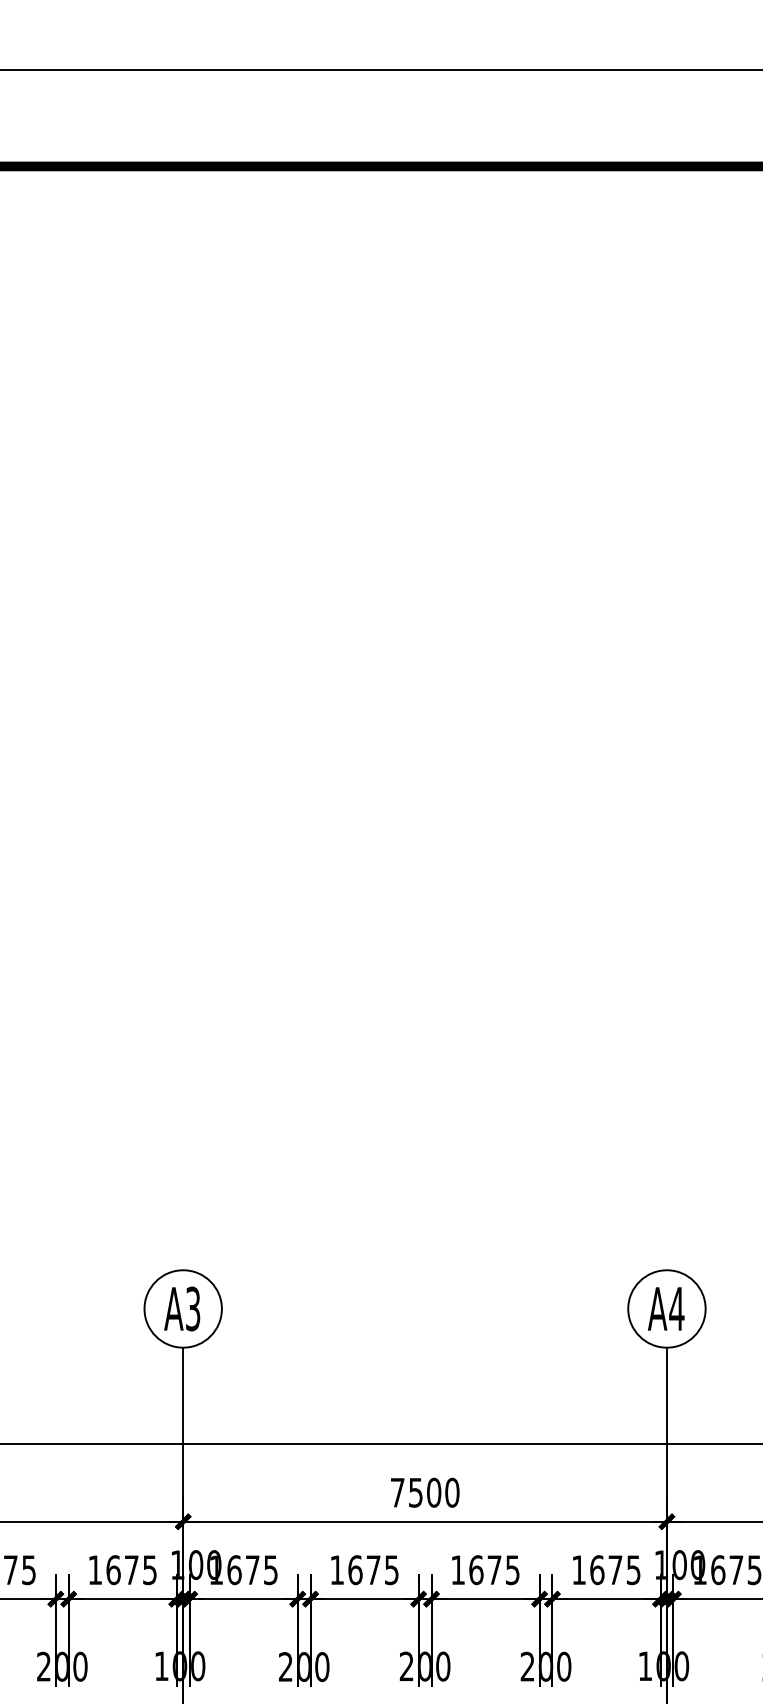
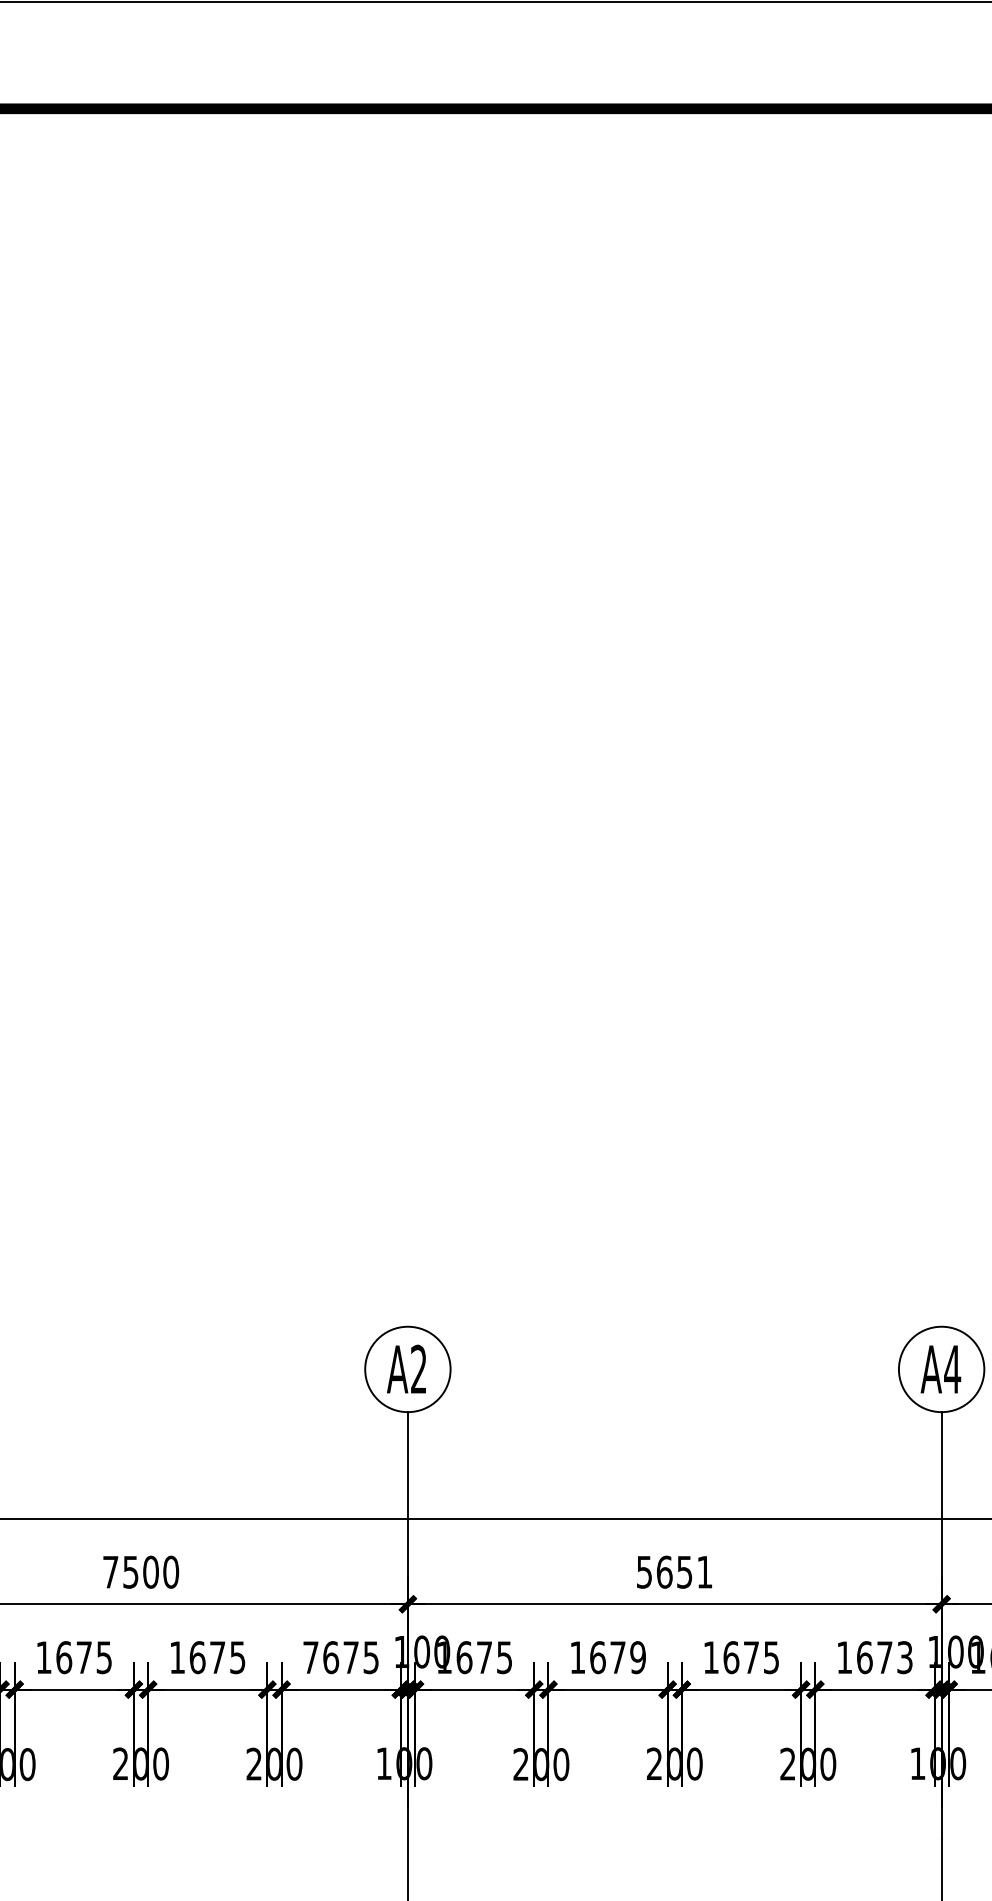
text: (192, 1309) -> (418, 1369), A3 -> A2
text: (424, 1492) -> (674, 1571), 7500 -> 5651
text: (94, 1570) -> (310, 1657), 1675 -> 7675
text: (391, 1570) -> (637, 1657), 1675 -> 1679
text: (634, 1570) -> (905, 1657), 1675 -> 1673

